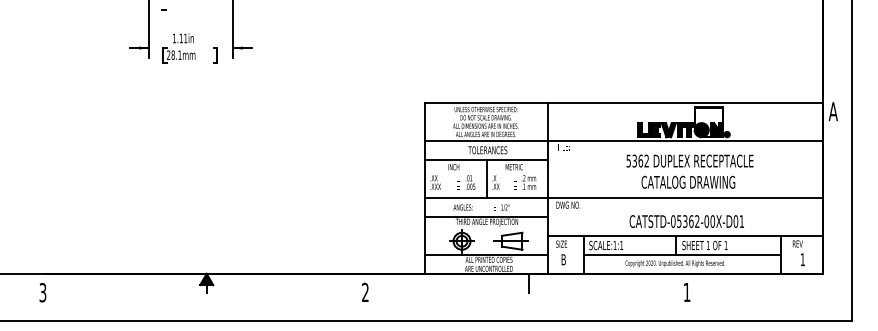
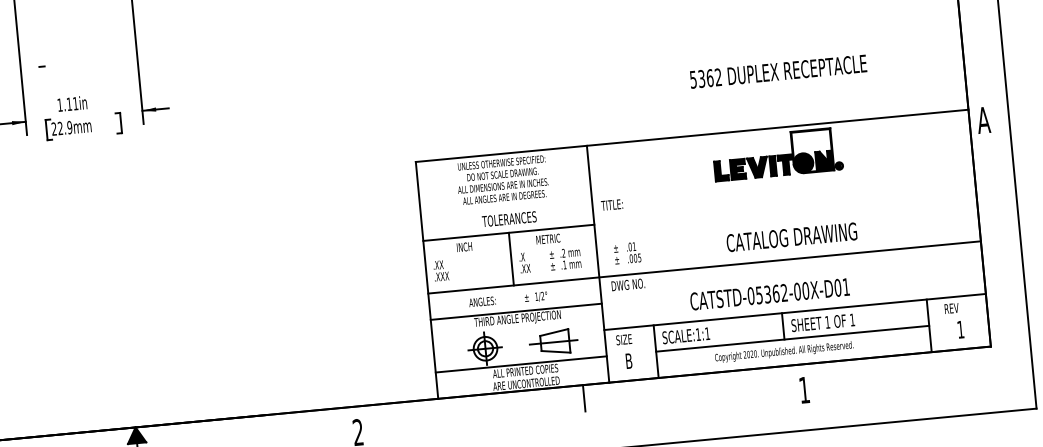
text: (176, 54) -> (64, 127), 28.1mm -> 22.9mm
line: (623, 141) -> (696, 189), removed
text: (689, 160) -> (777, 70), moved
text: (466, 182) -> (628, 253), moved
text: (686, 221) -> (769, 294), moved

